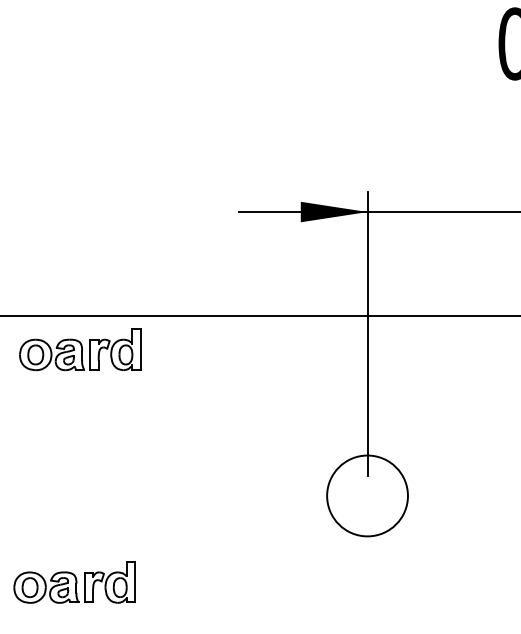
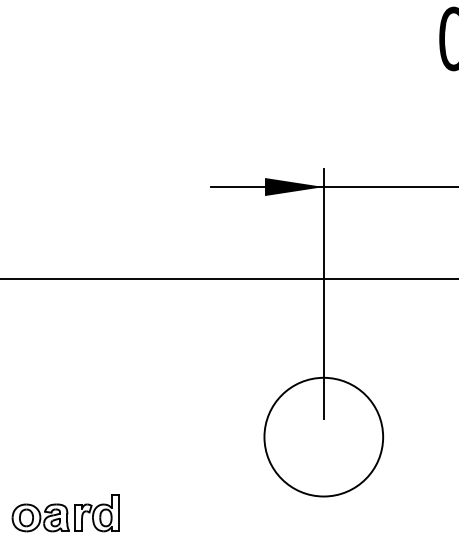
part: (80, 349) -> (70, 308), removed
circle: (367, 495) -> (323, 436), size x1.67

